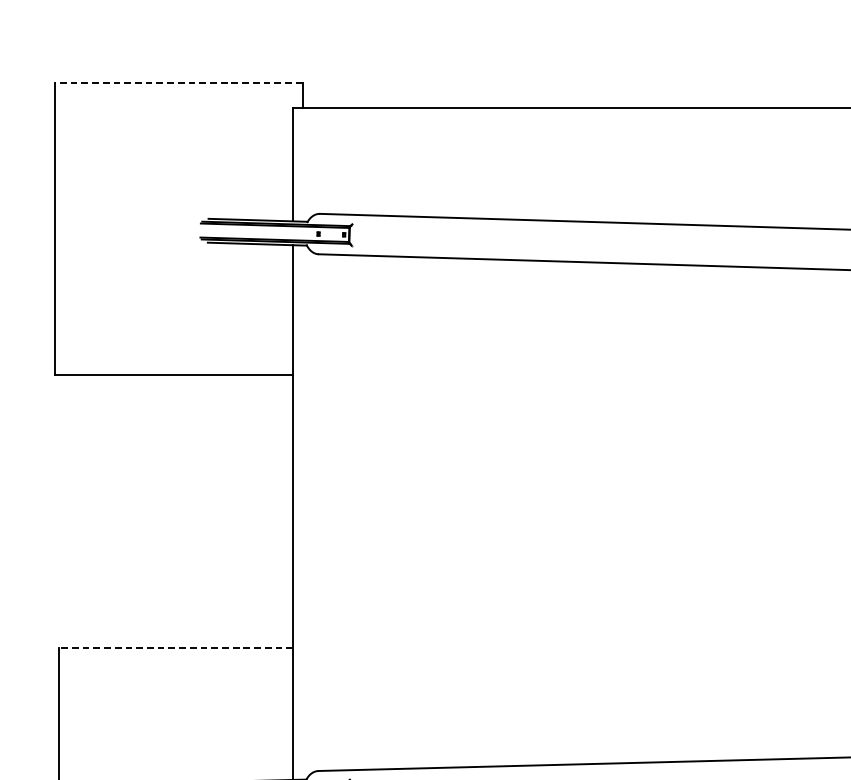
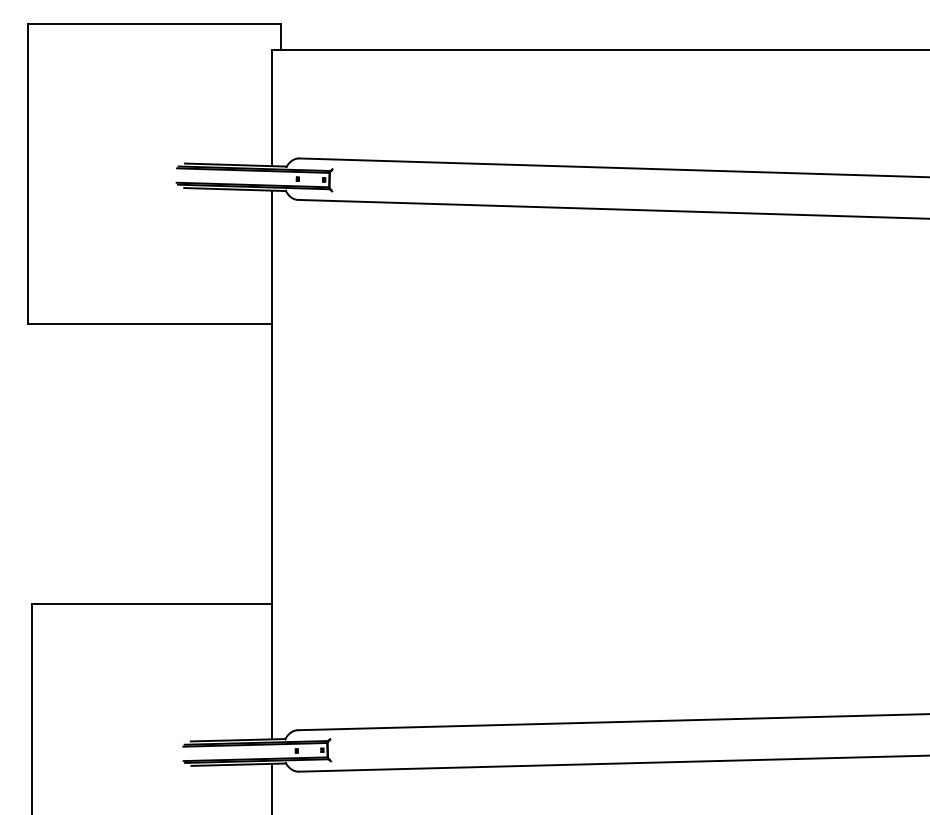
line: (178, 83) -> (154, 24), dashed -> solid
line: (175, 648) -> (151, 604), dashed -> solid

